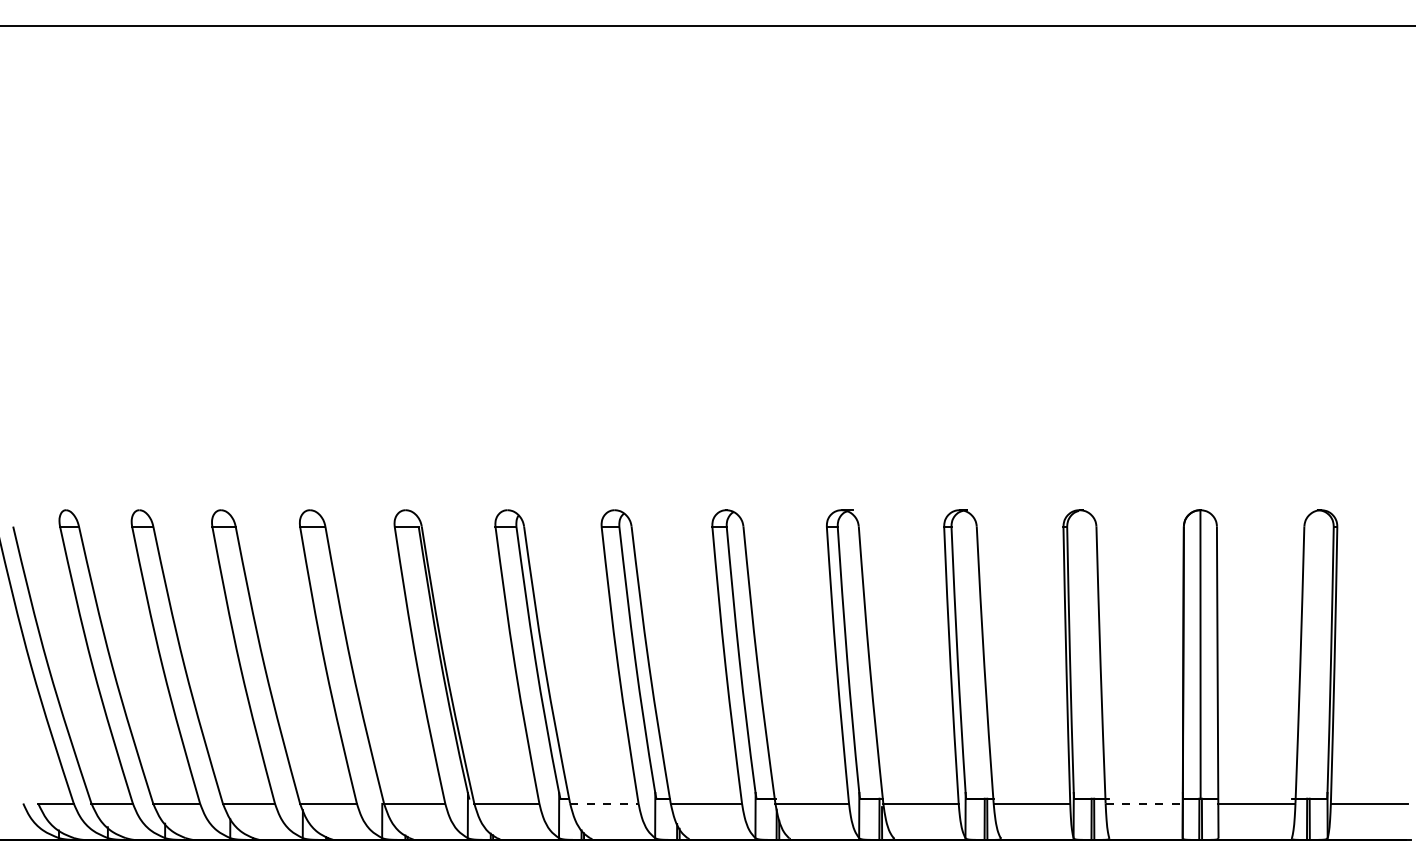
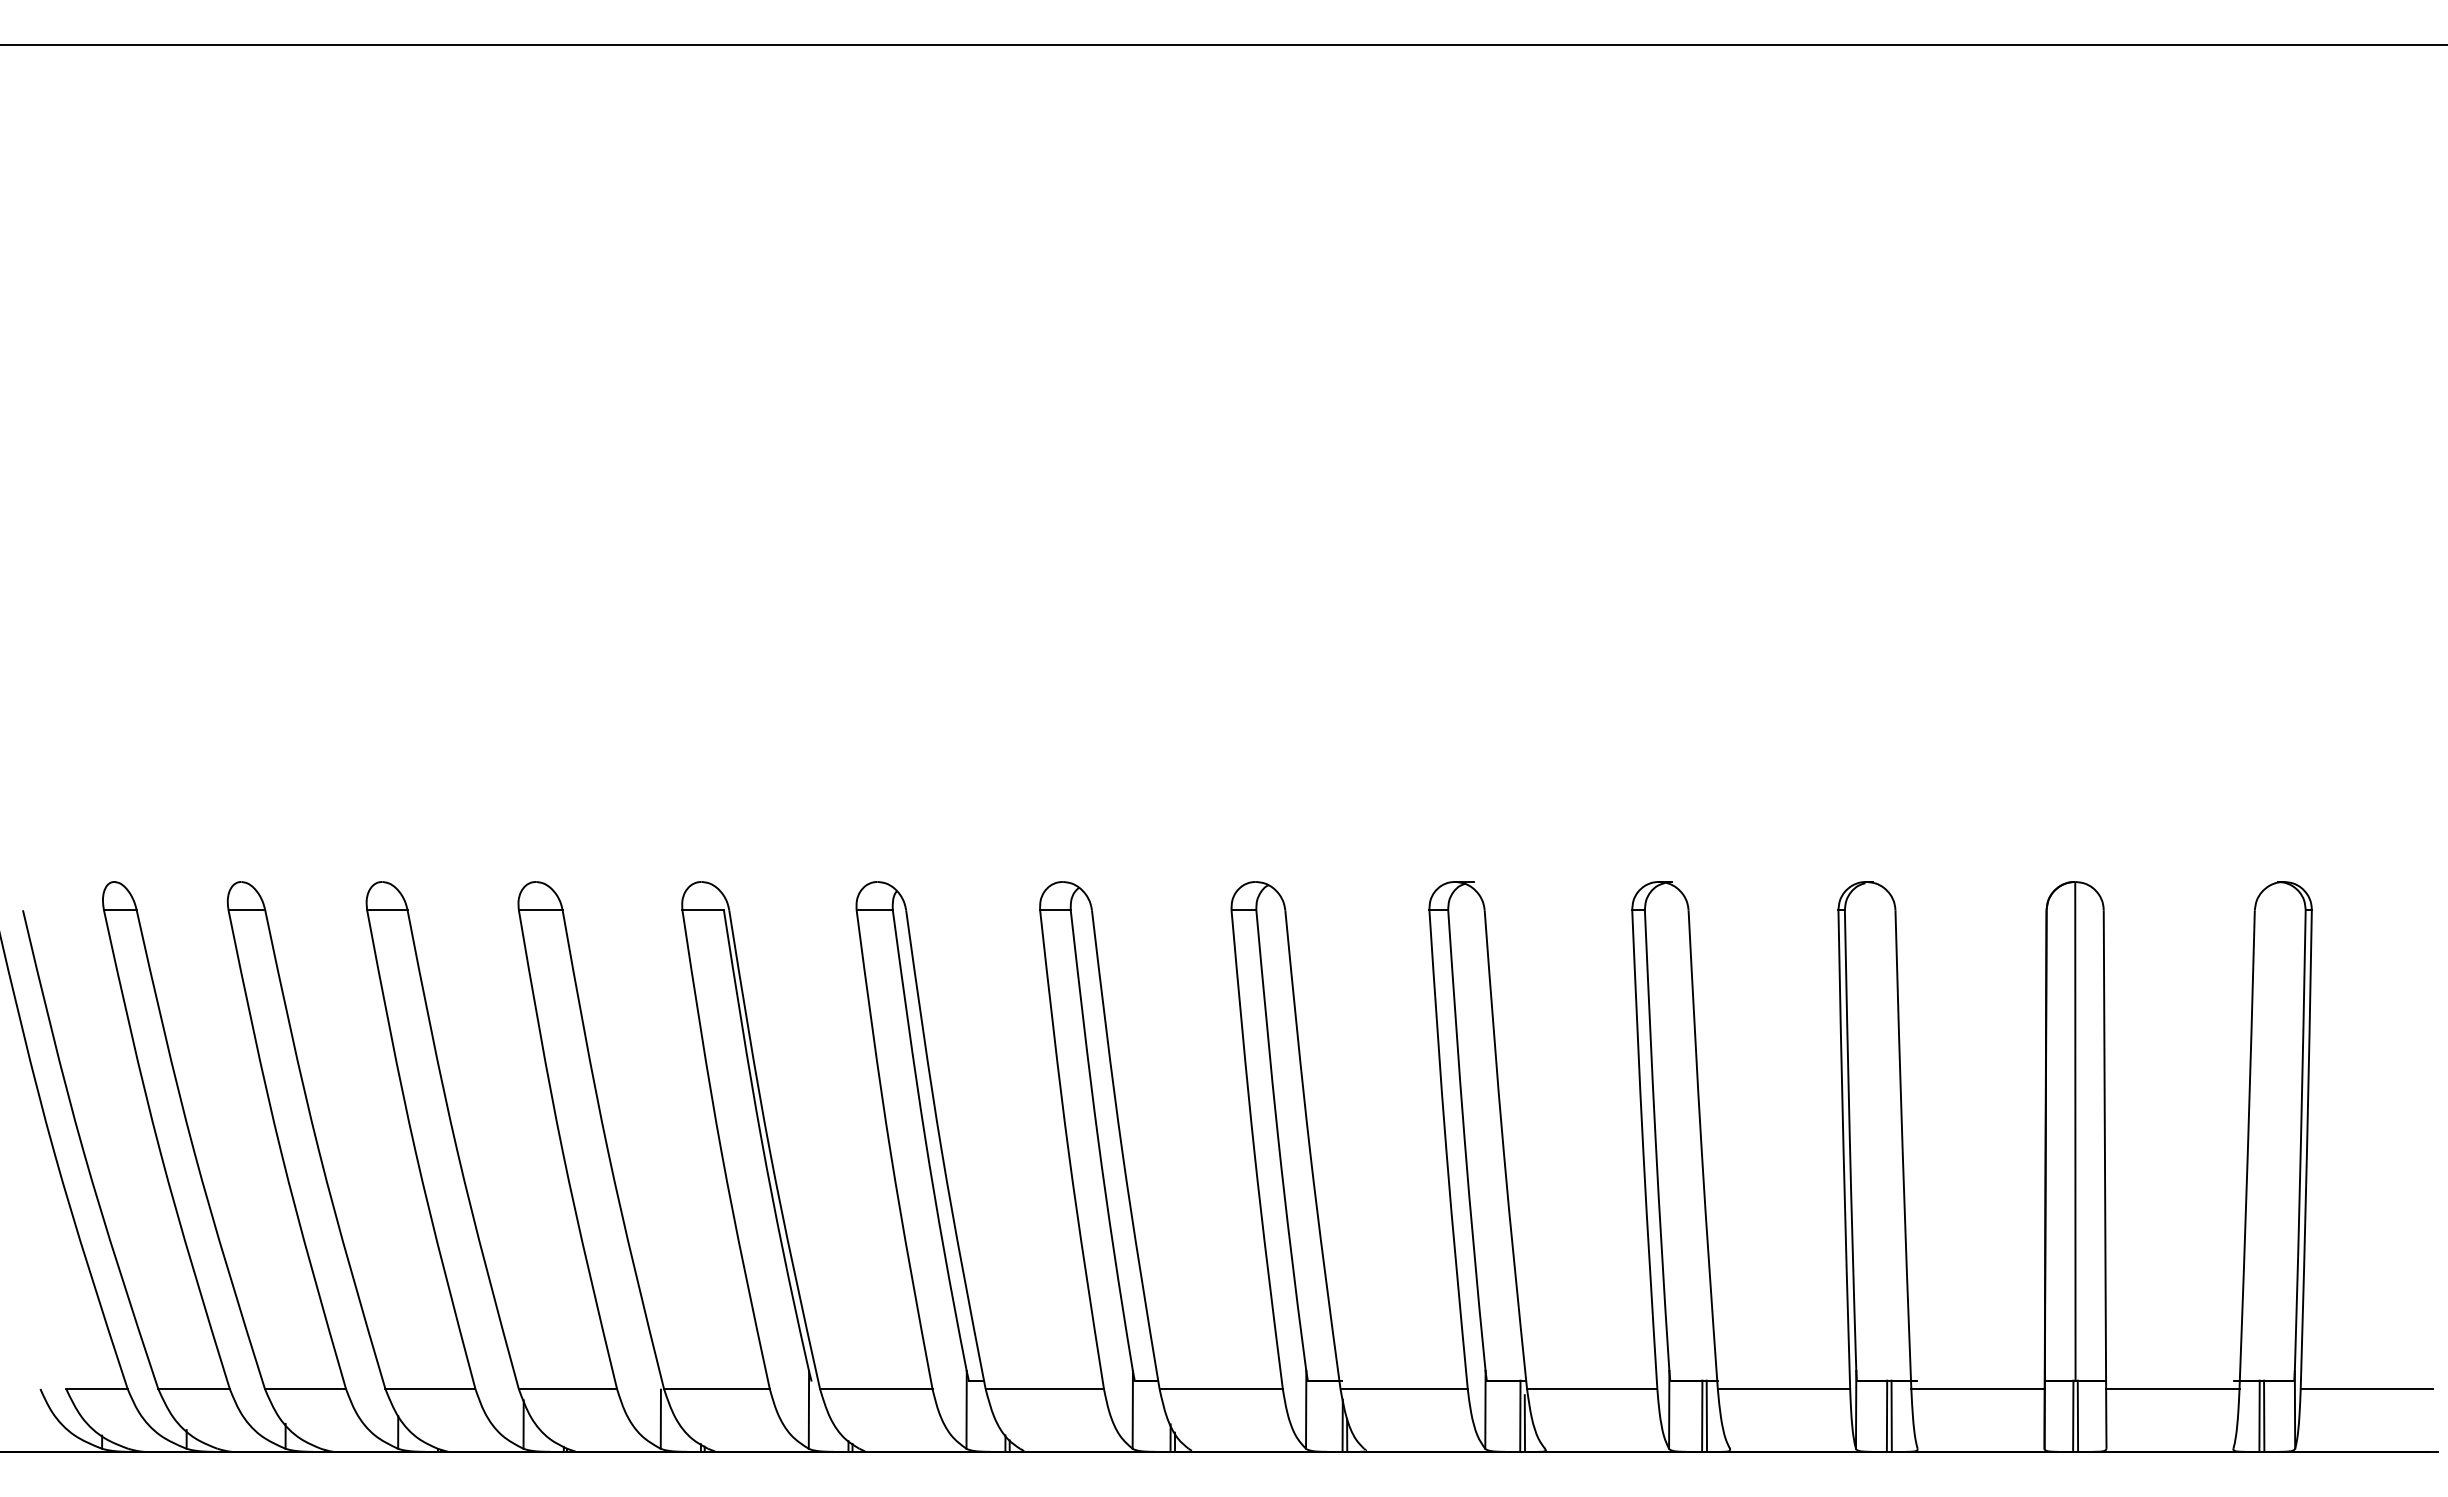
line: (604, 803) -> (1045, 1388), dashed -> solid
line: (1144, 803) -> (1978, 1388), dashed -> solid

